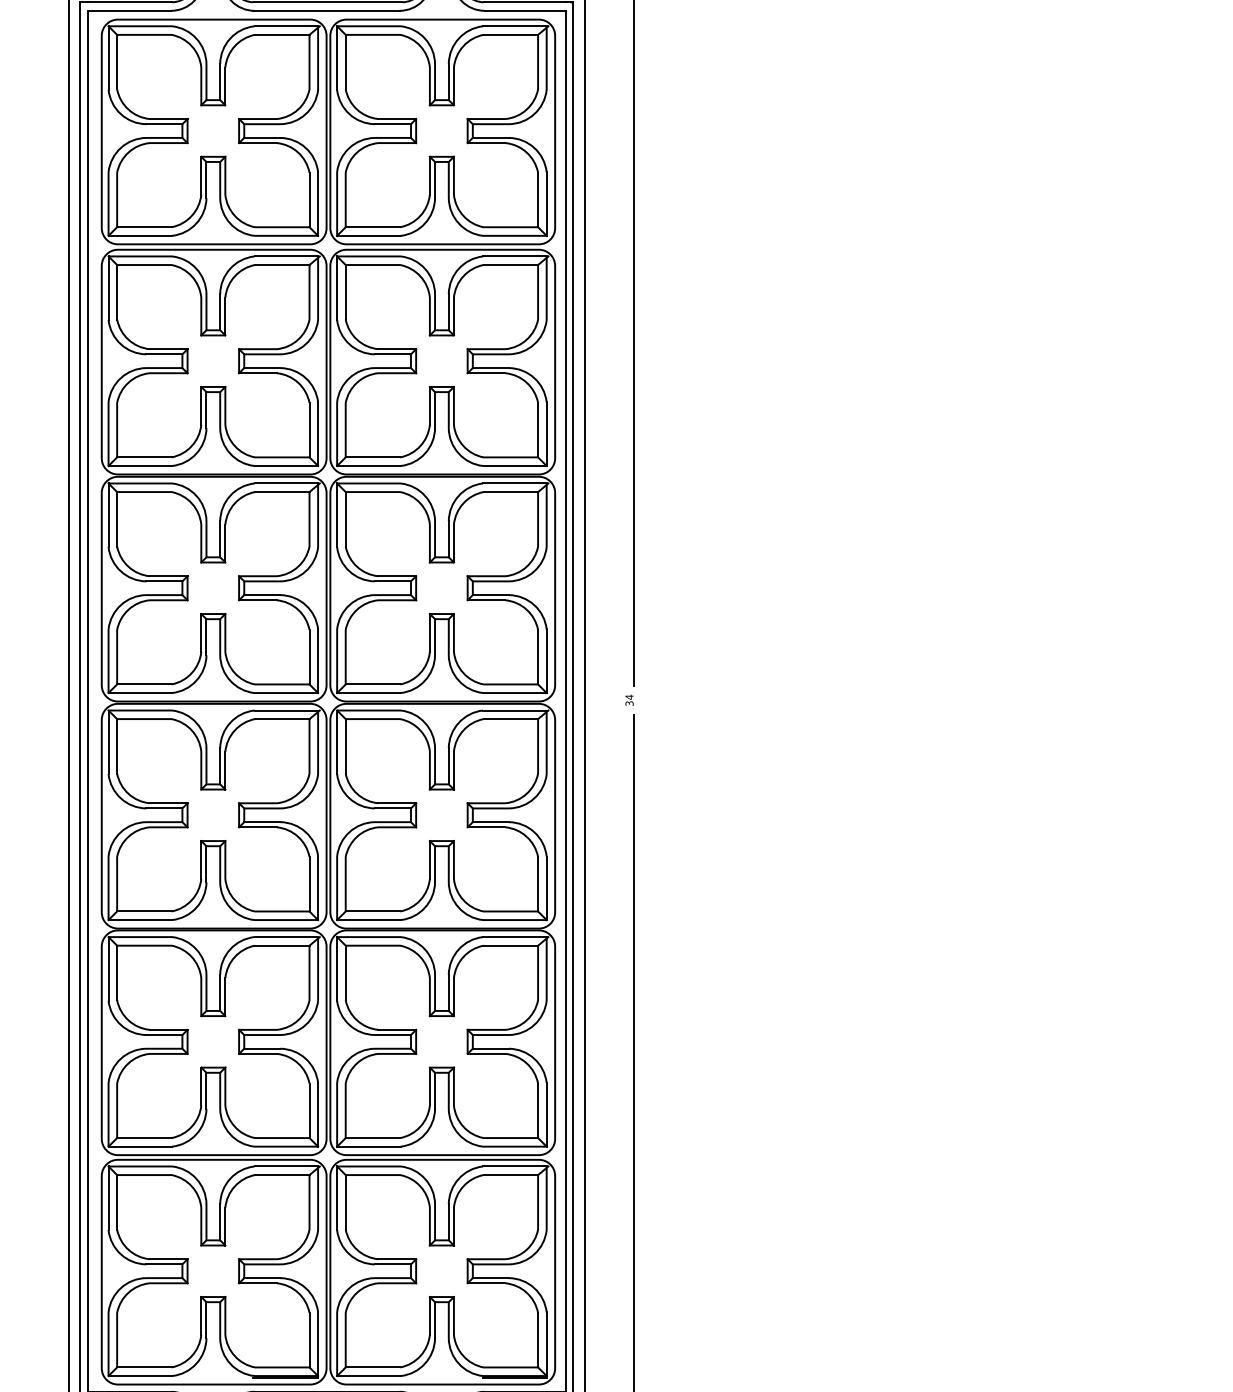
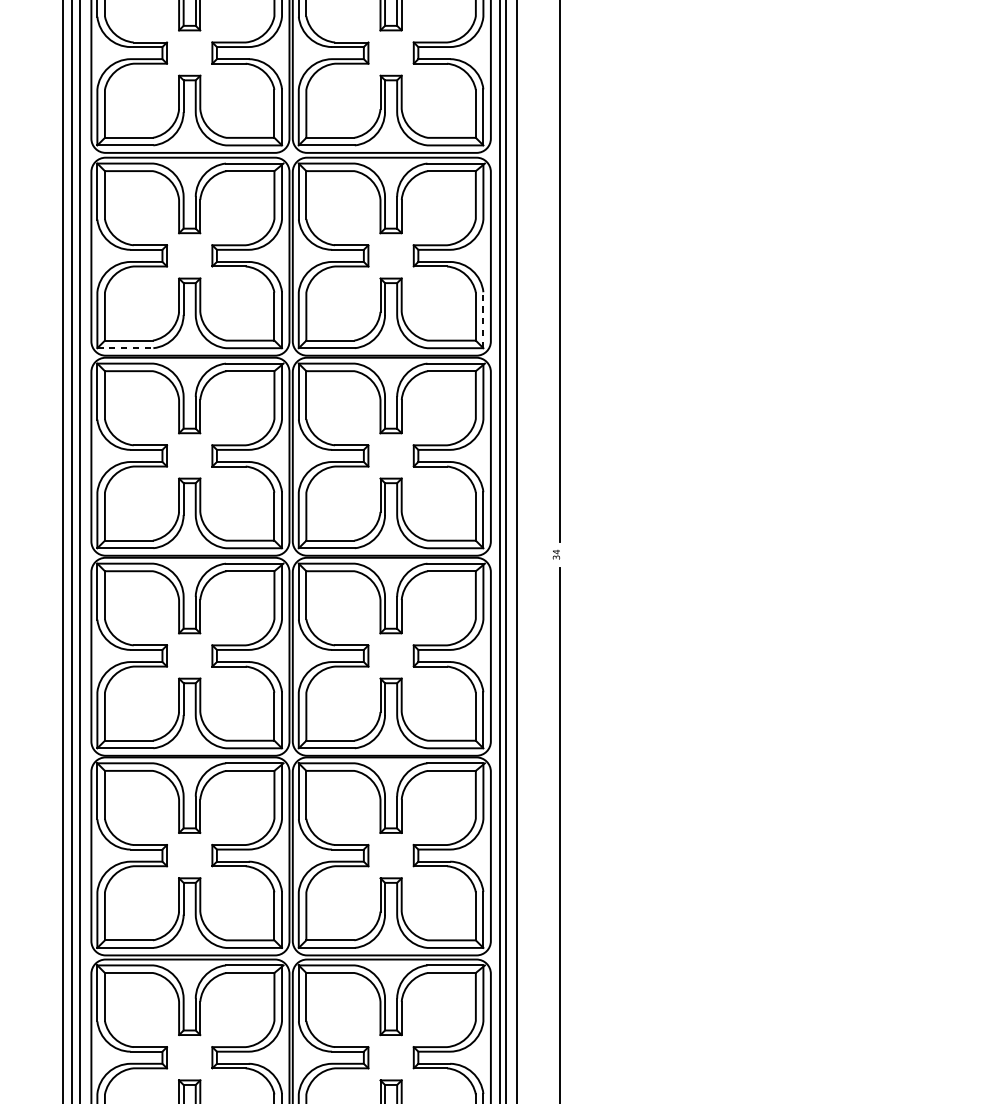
line: (546, 434) -> (483, 320), solid -> dashed
line: (140, 465) -> (125, 347), solid -> dashed

